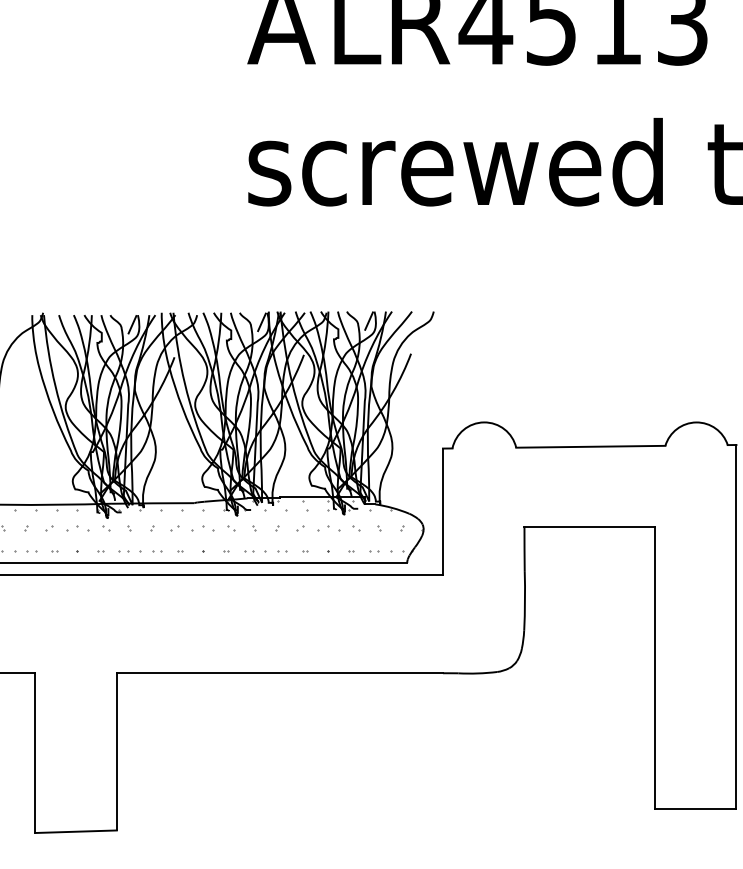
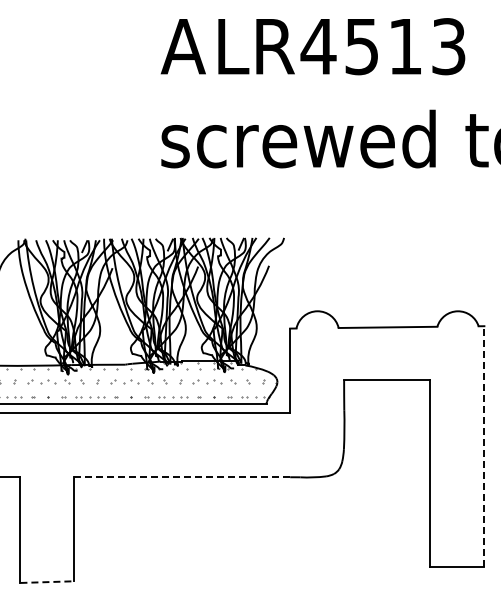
line: (736, 626) -> (484, 446), solid -> dashed
line: (280, 673) -> (182, 477), solid -> dashed
line: (76, 832) -> (47, 582), solid -> dashed

